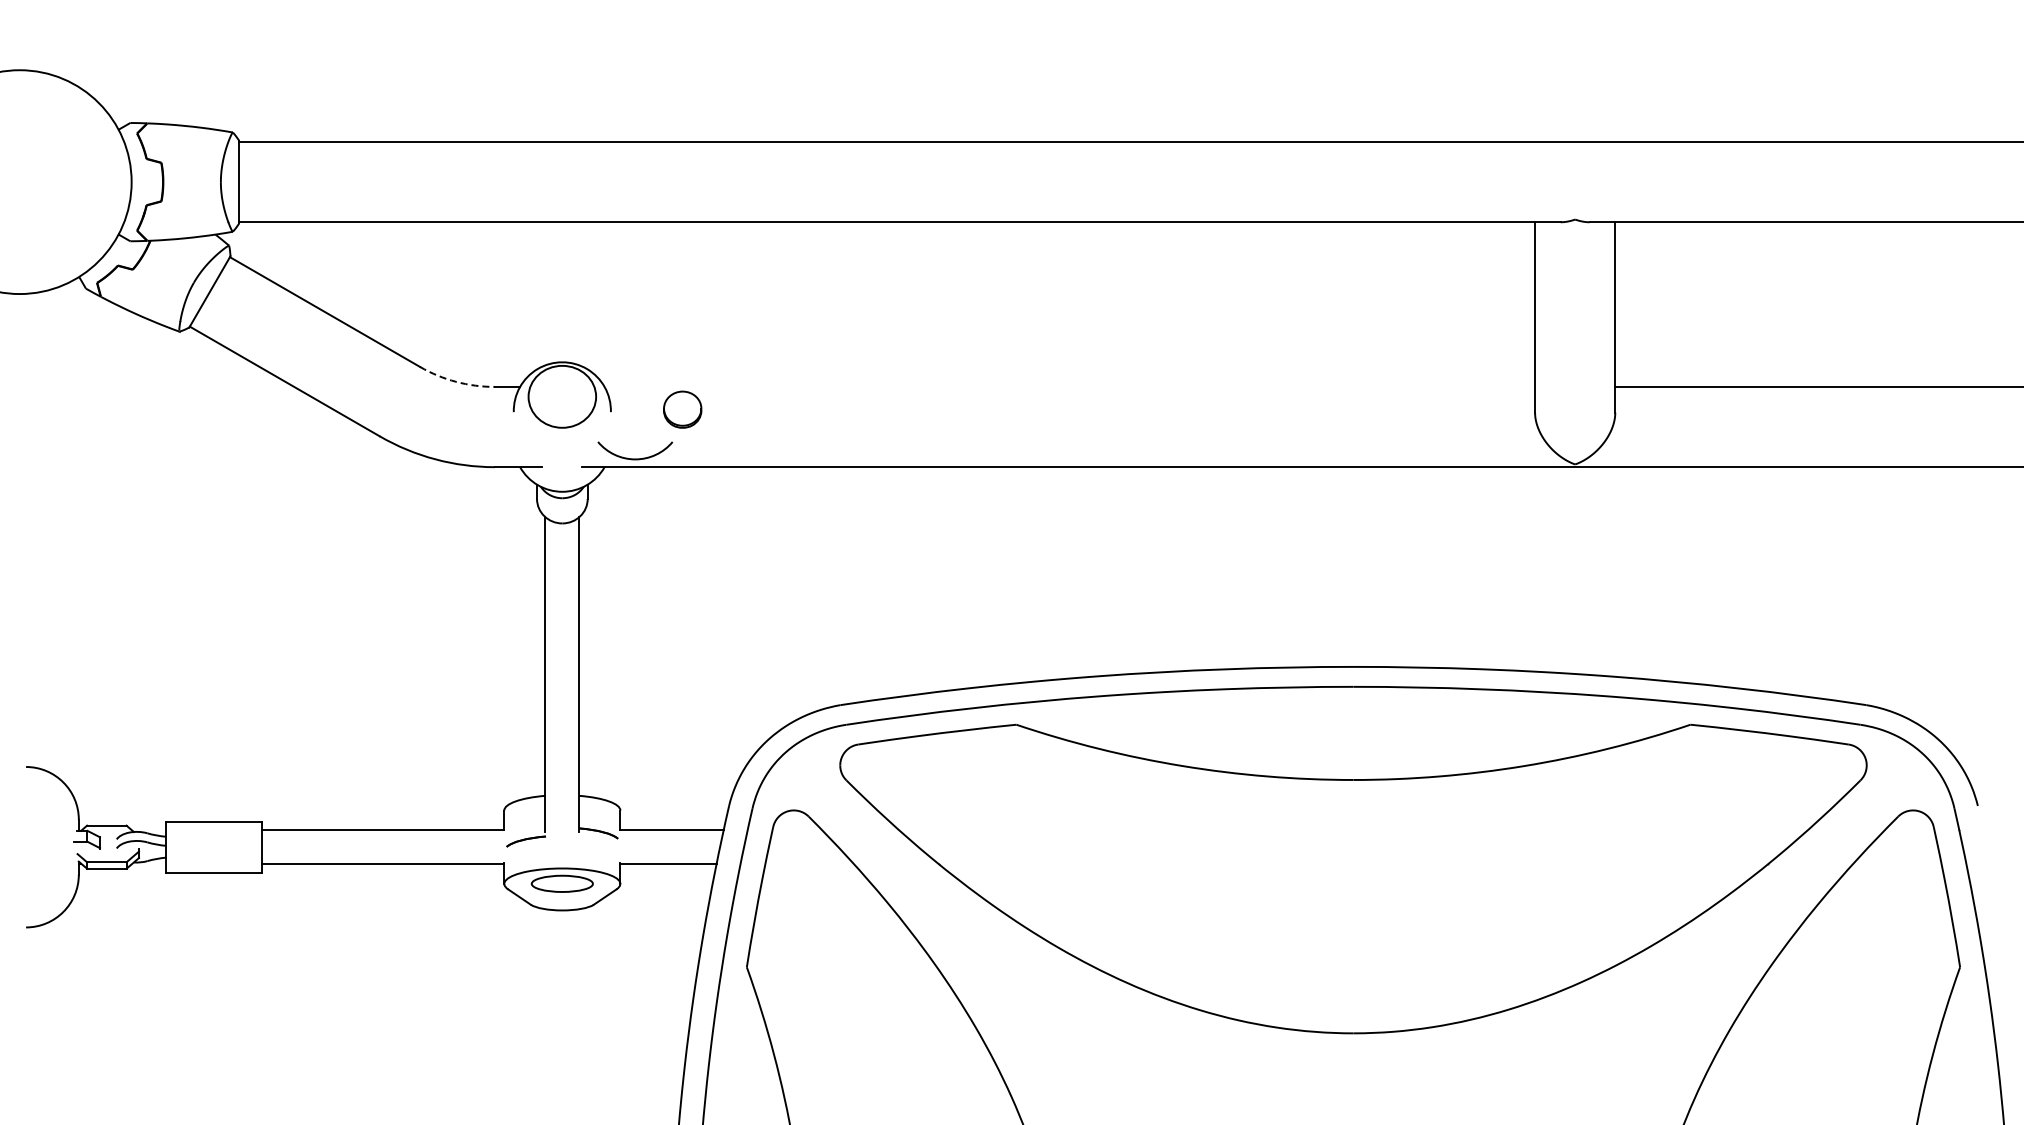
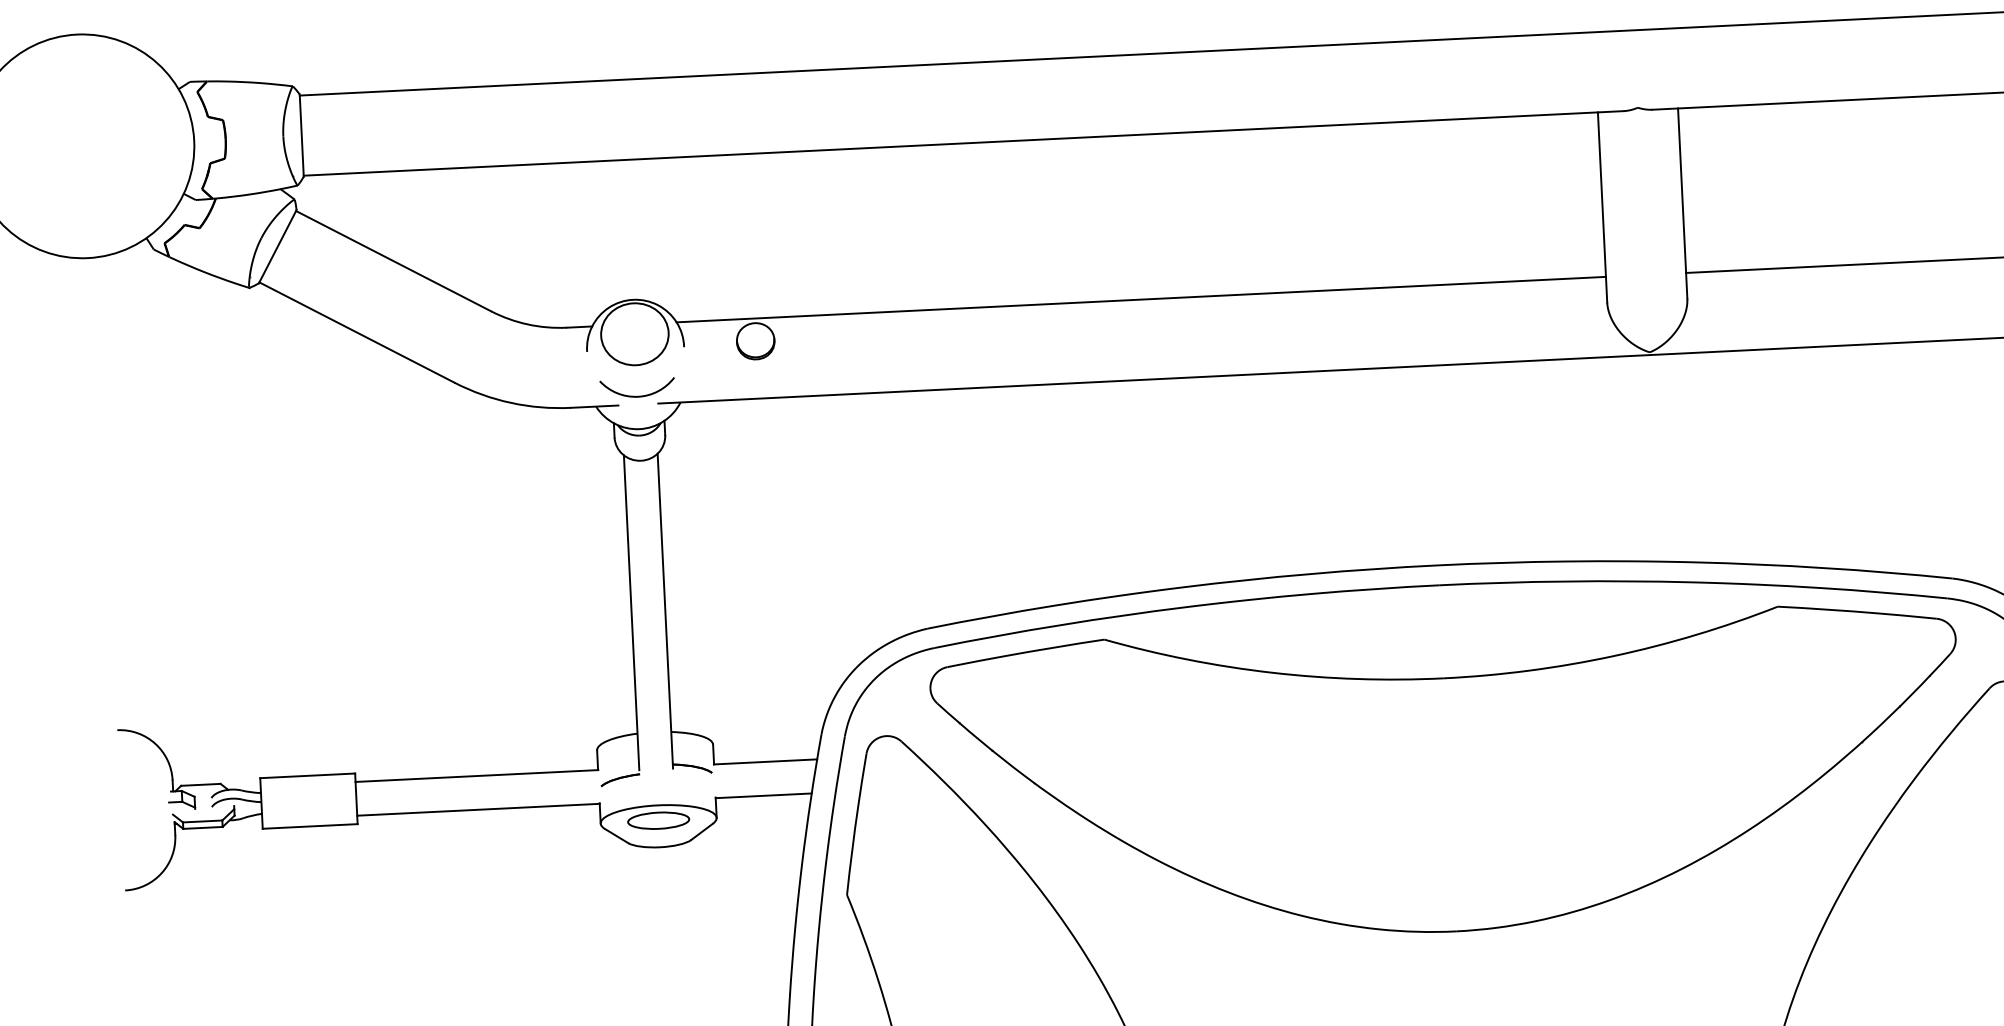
arc: (456, 381) -> (528, 324), dashed -> solid
line: (1069, 386) -> (1140, 299), added
arc: (635, 458) -> (638, 395), moved

